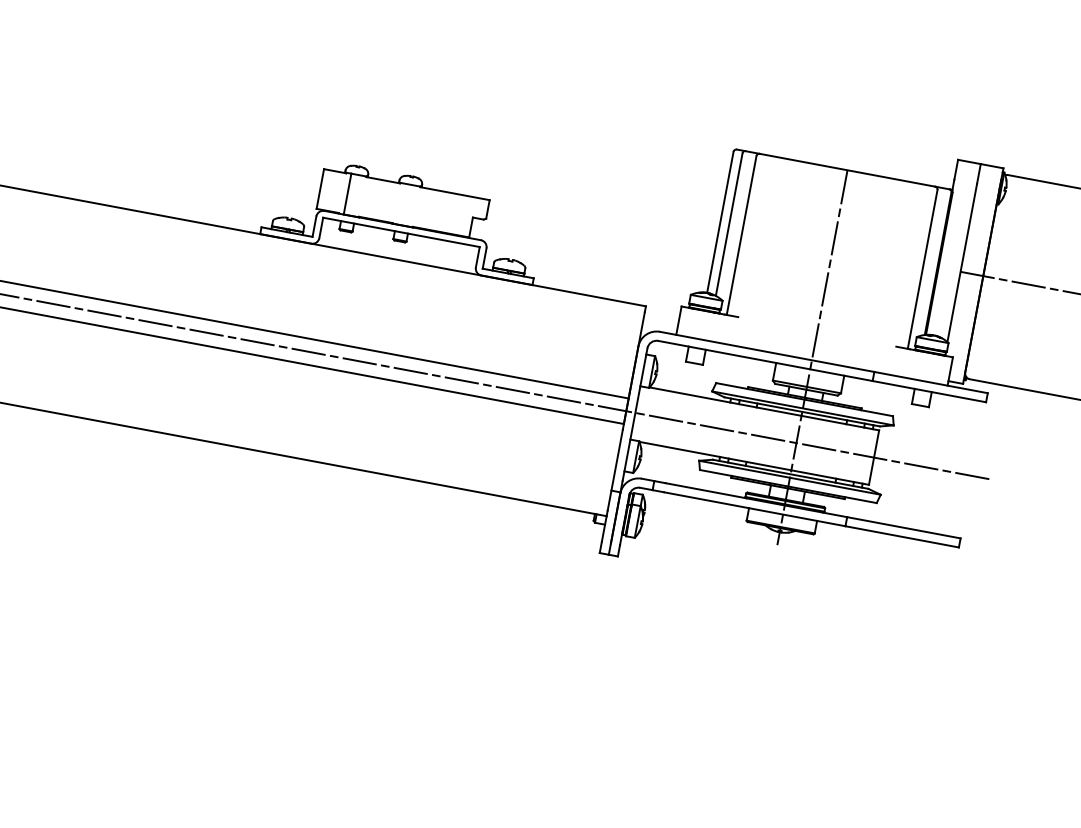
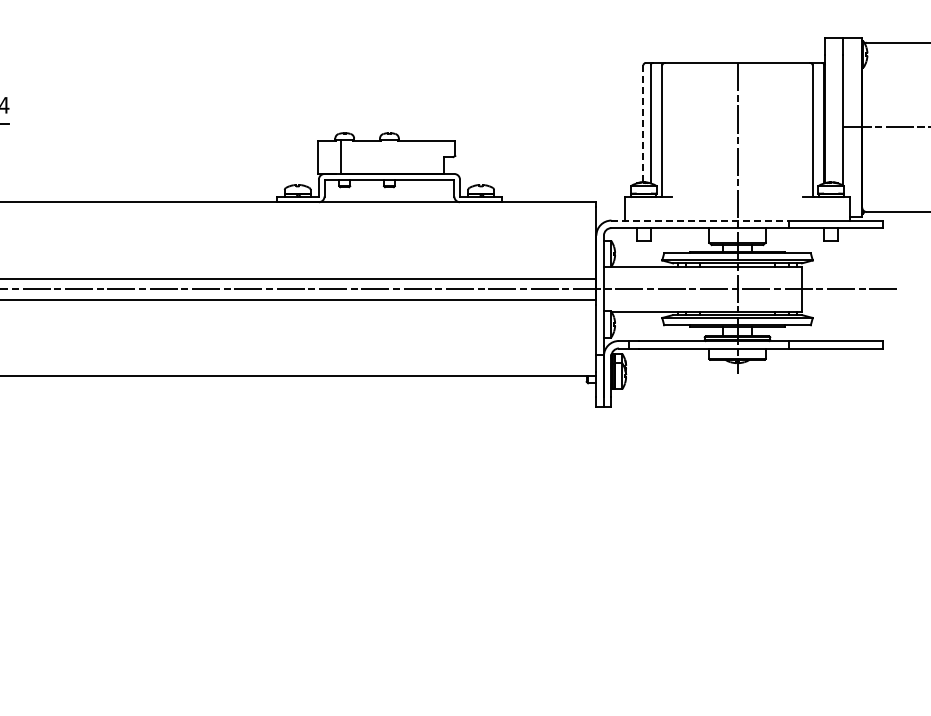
line: (720, 222) -> (643, 123), solid -> dashed
line: (767, 351) -> (700, 220), solid -> dashed

